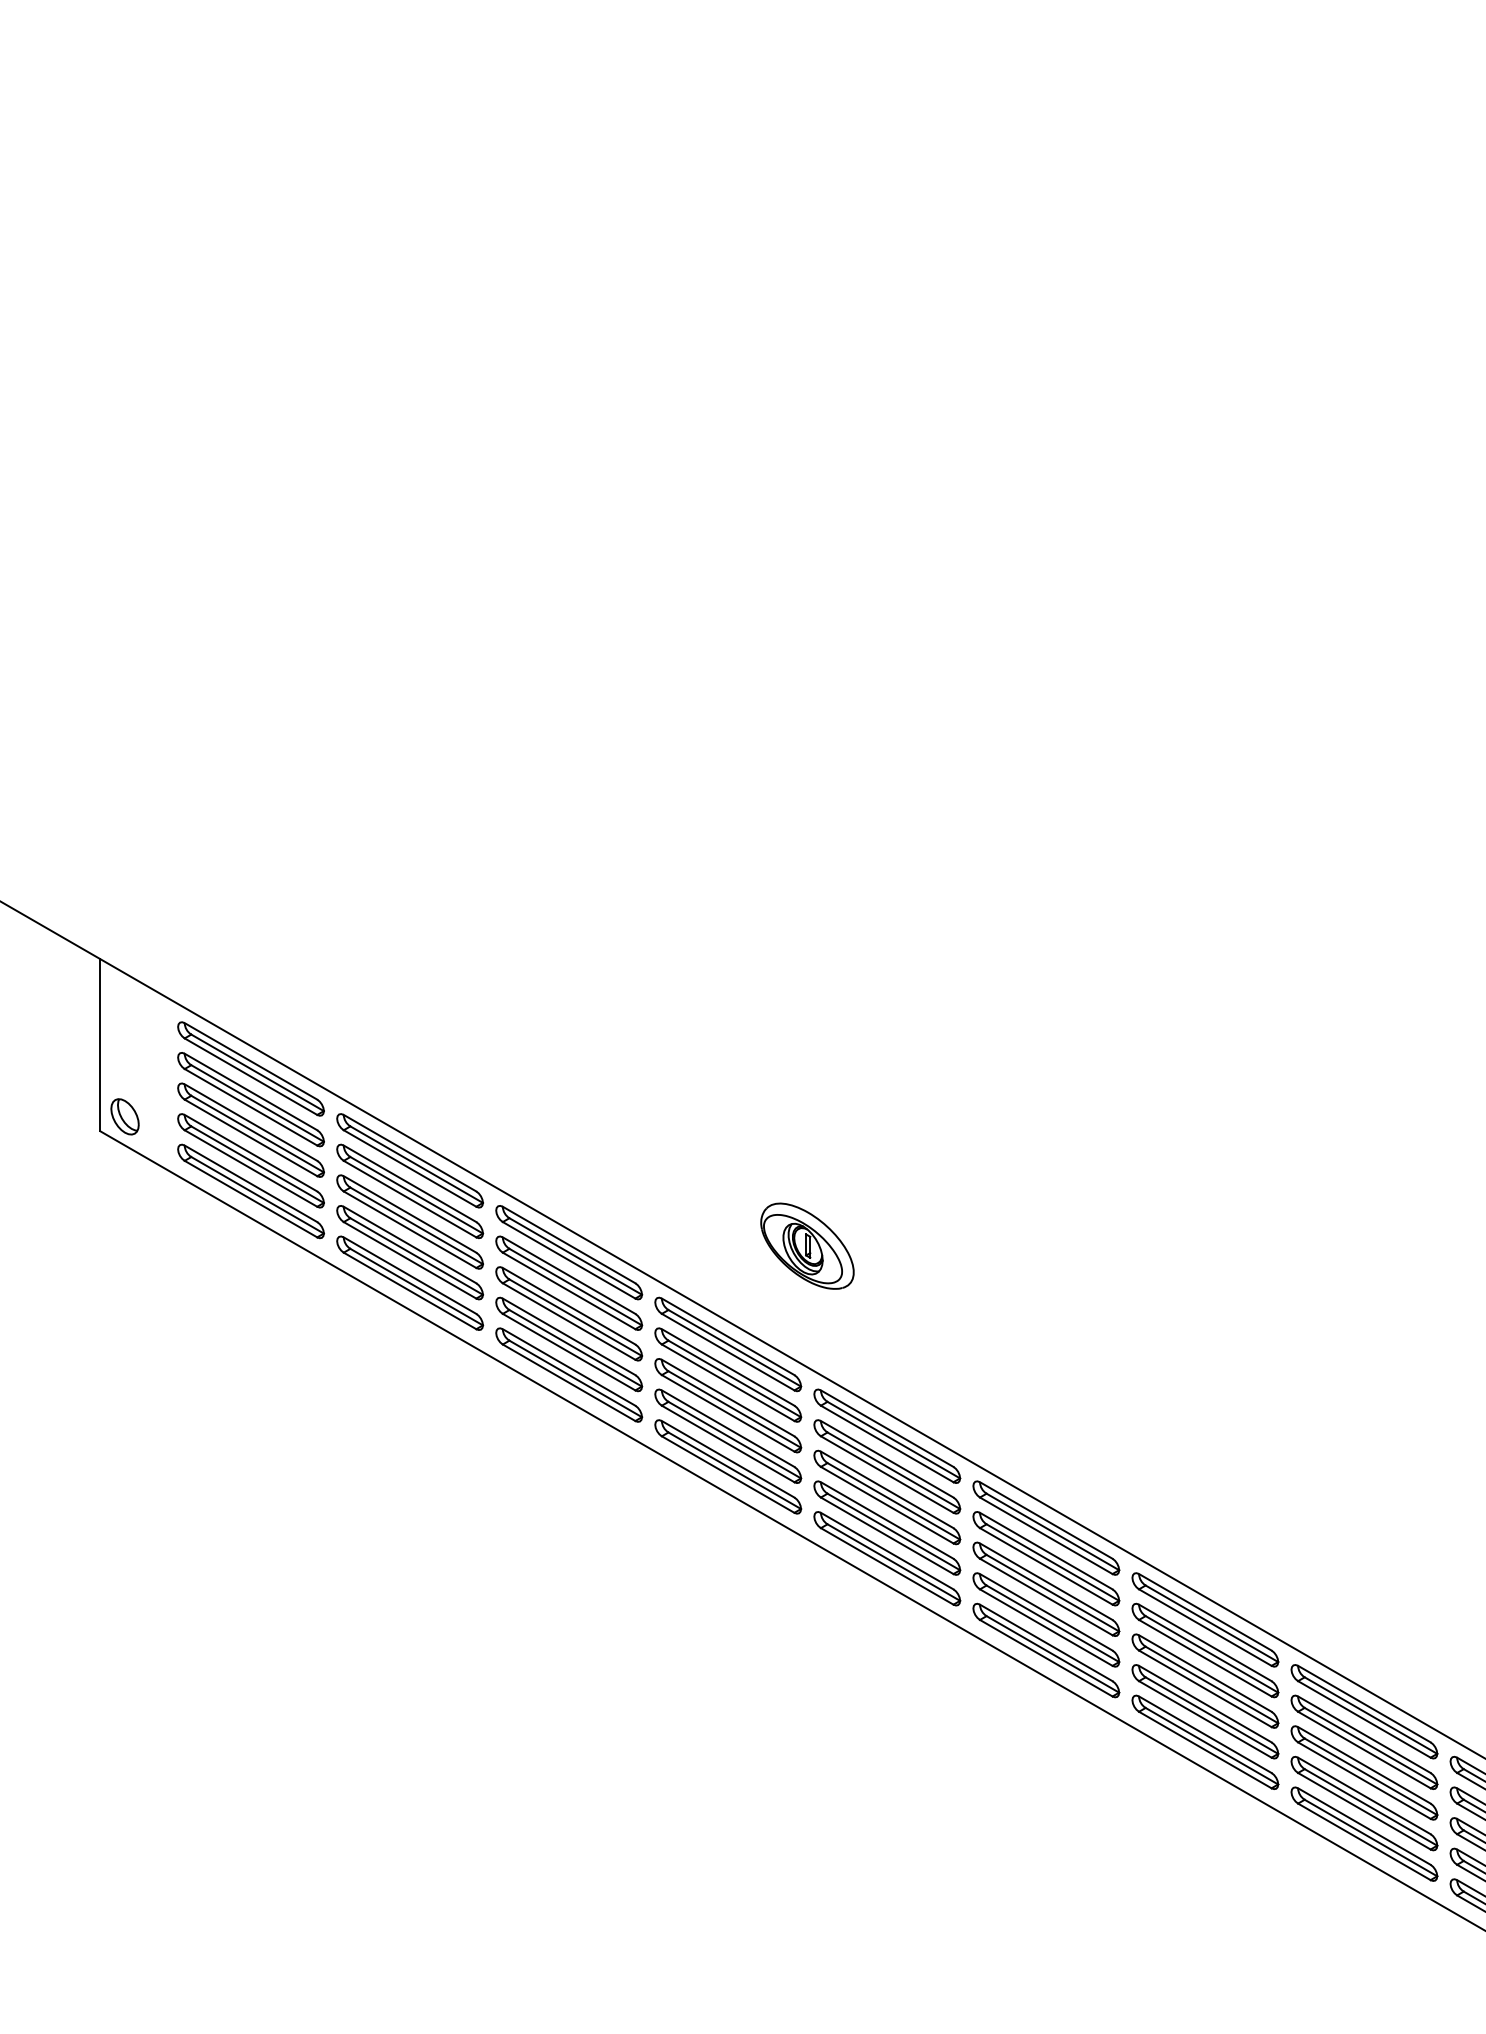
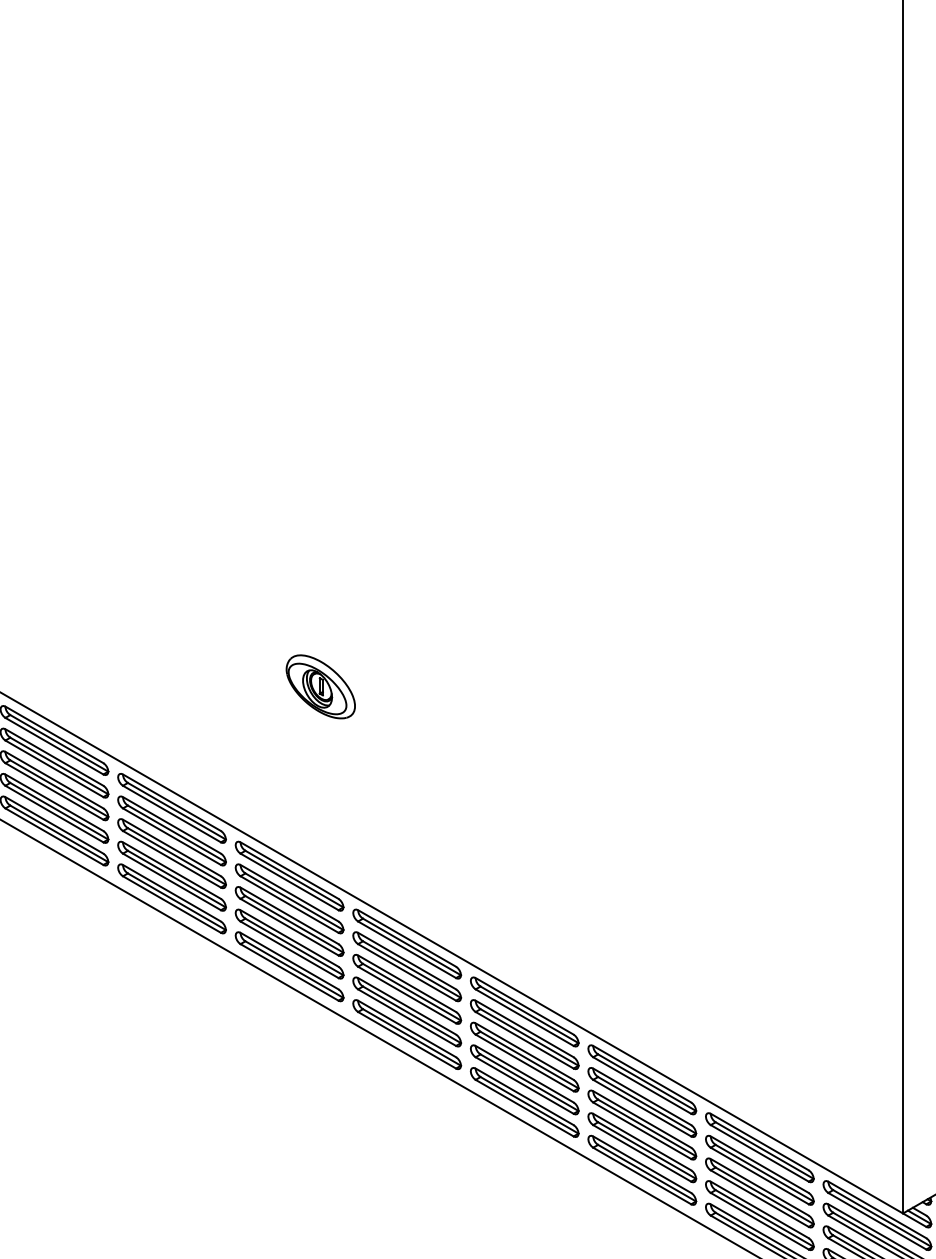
part: (807, 1245) -> (320, 686), moved

